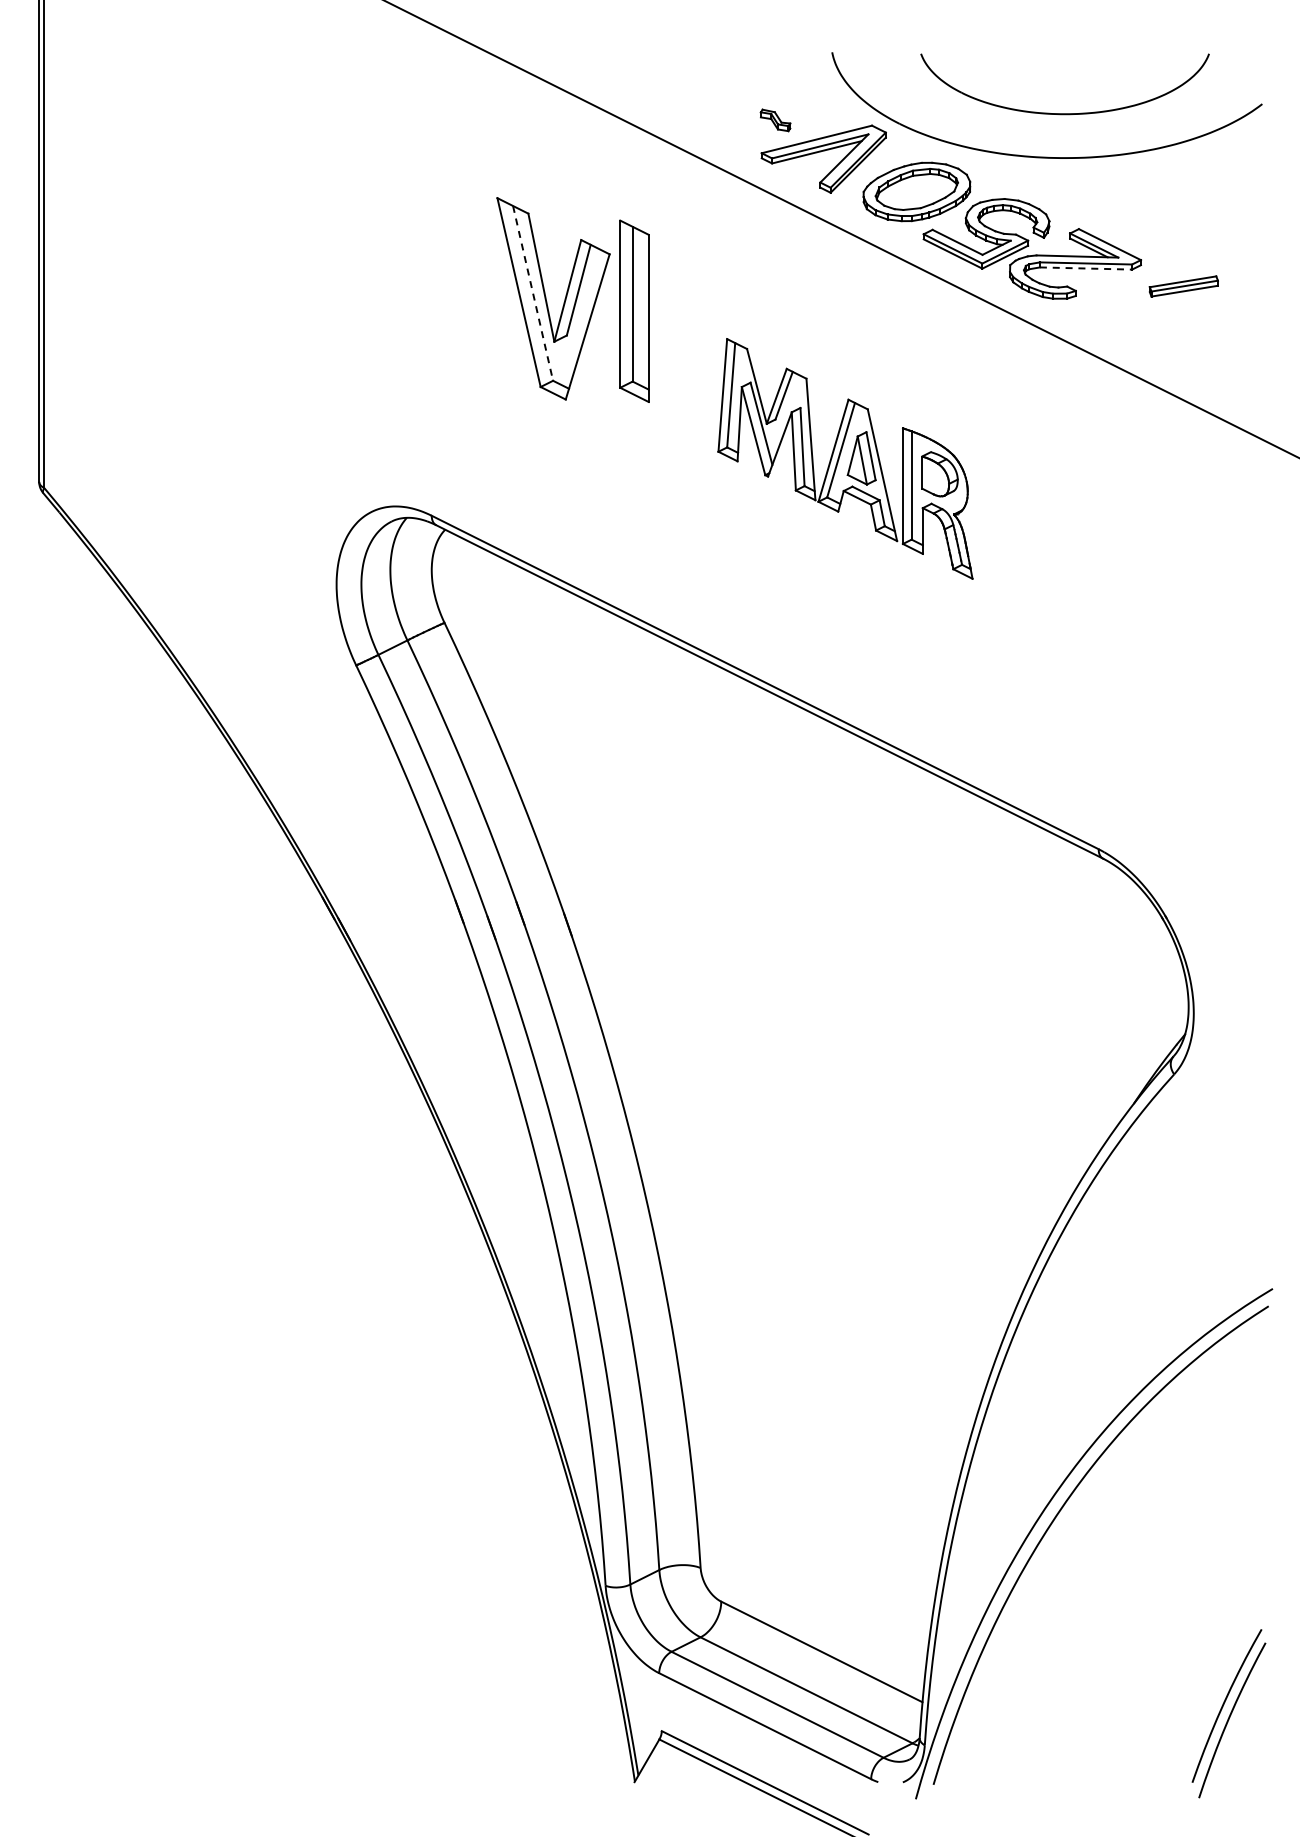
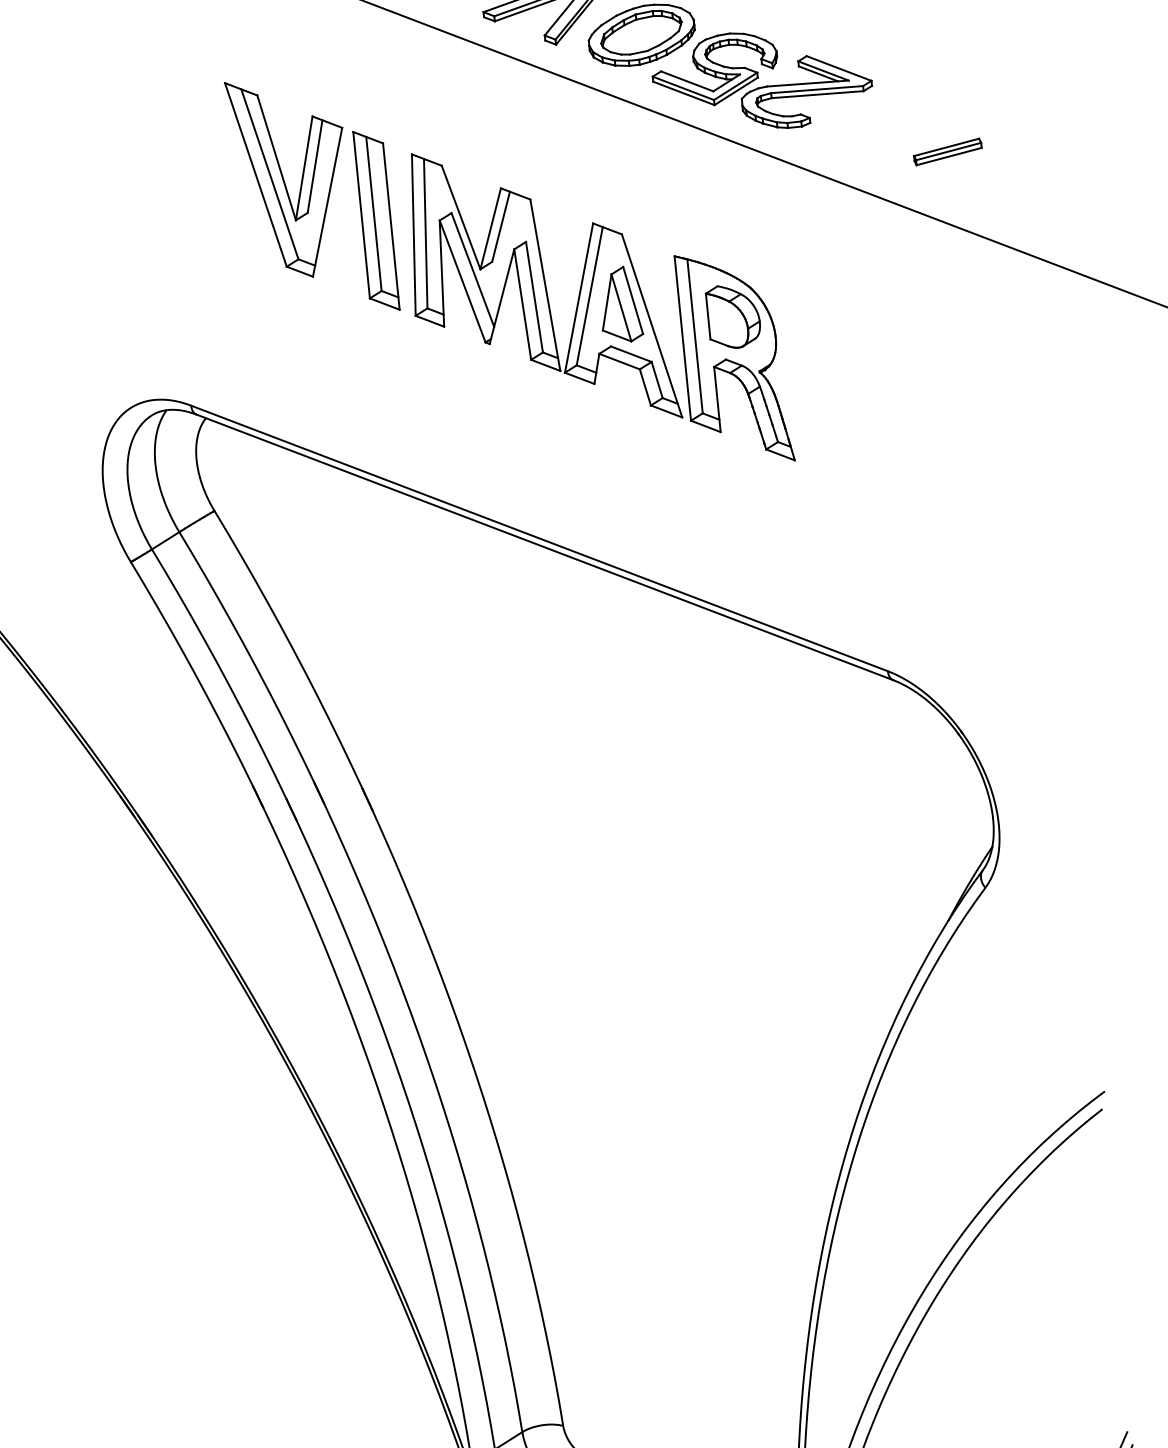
line: (1086, 268) -> (818, 94), dashed -> solid
part: (1183, 286) -> (947, 152), moved
line: (533, 293) -> (270, 174), dashed -> solid
part: (634, 310) -> (376, 220), moved
part: (845, 458) -> (597, 307), size x1.43

